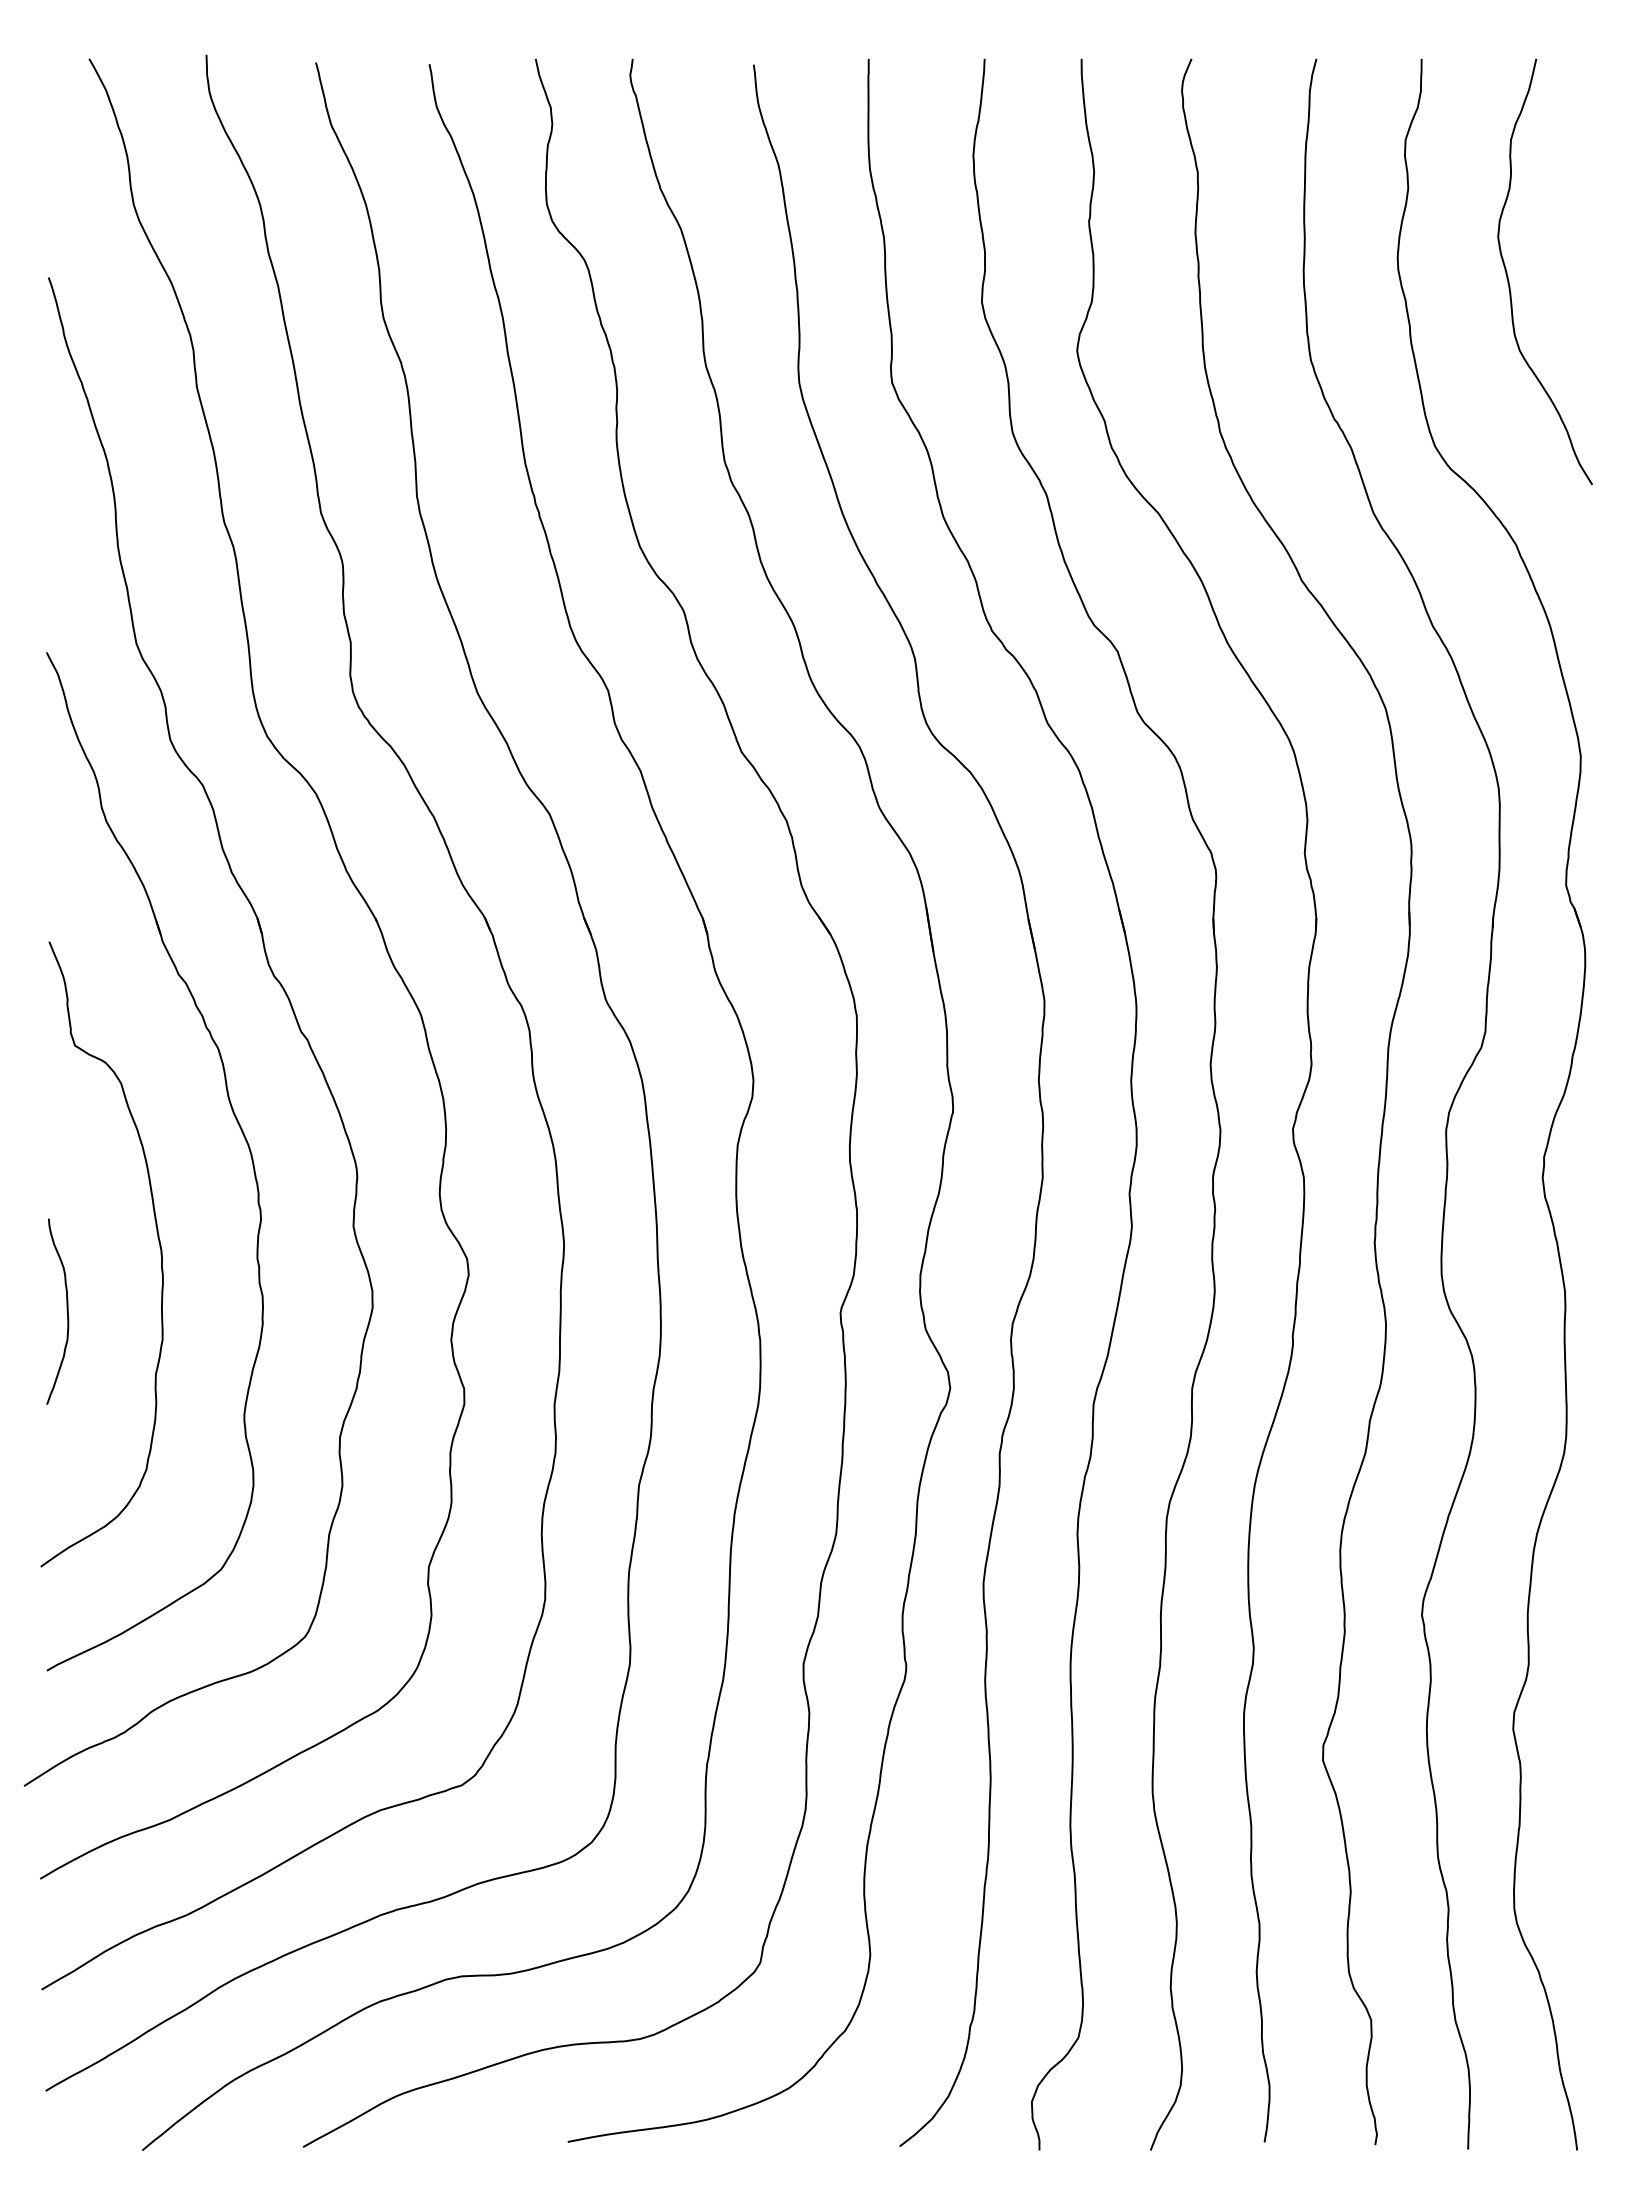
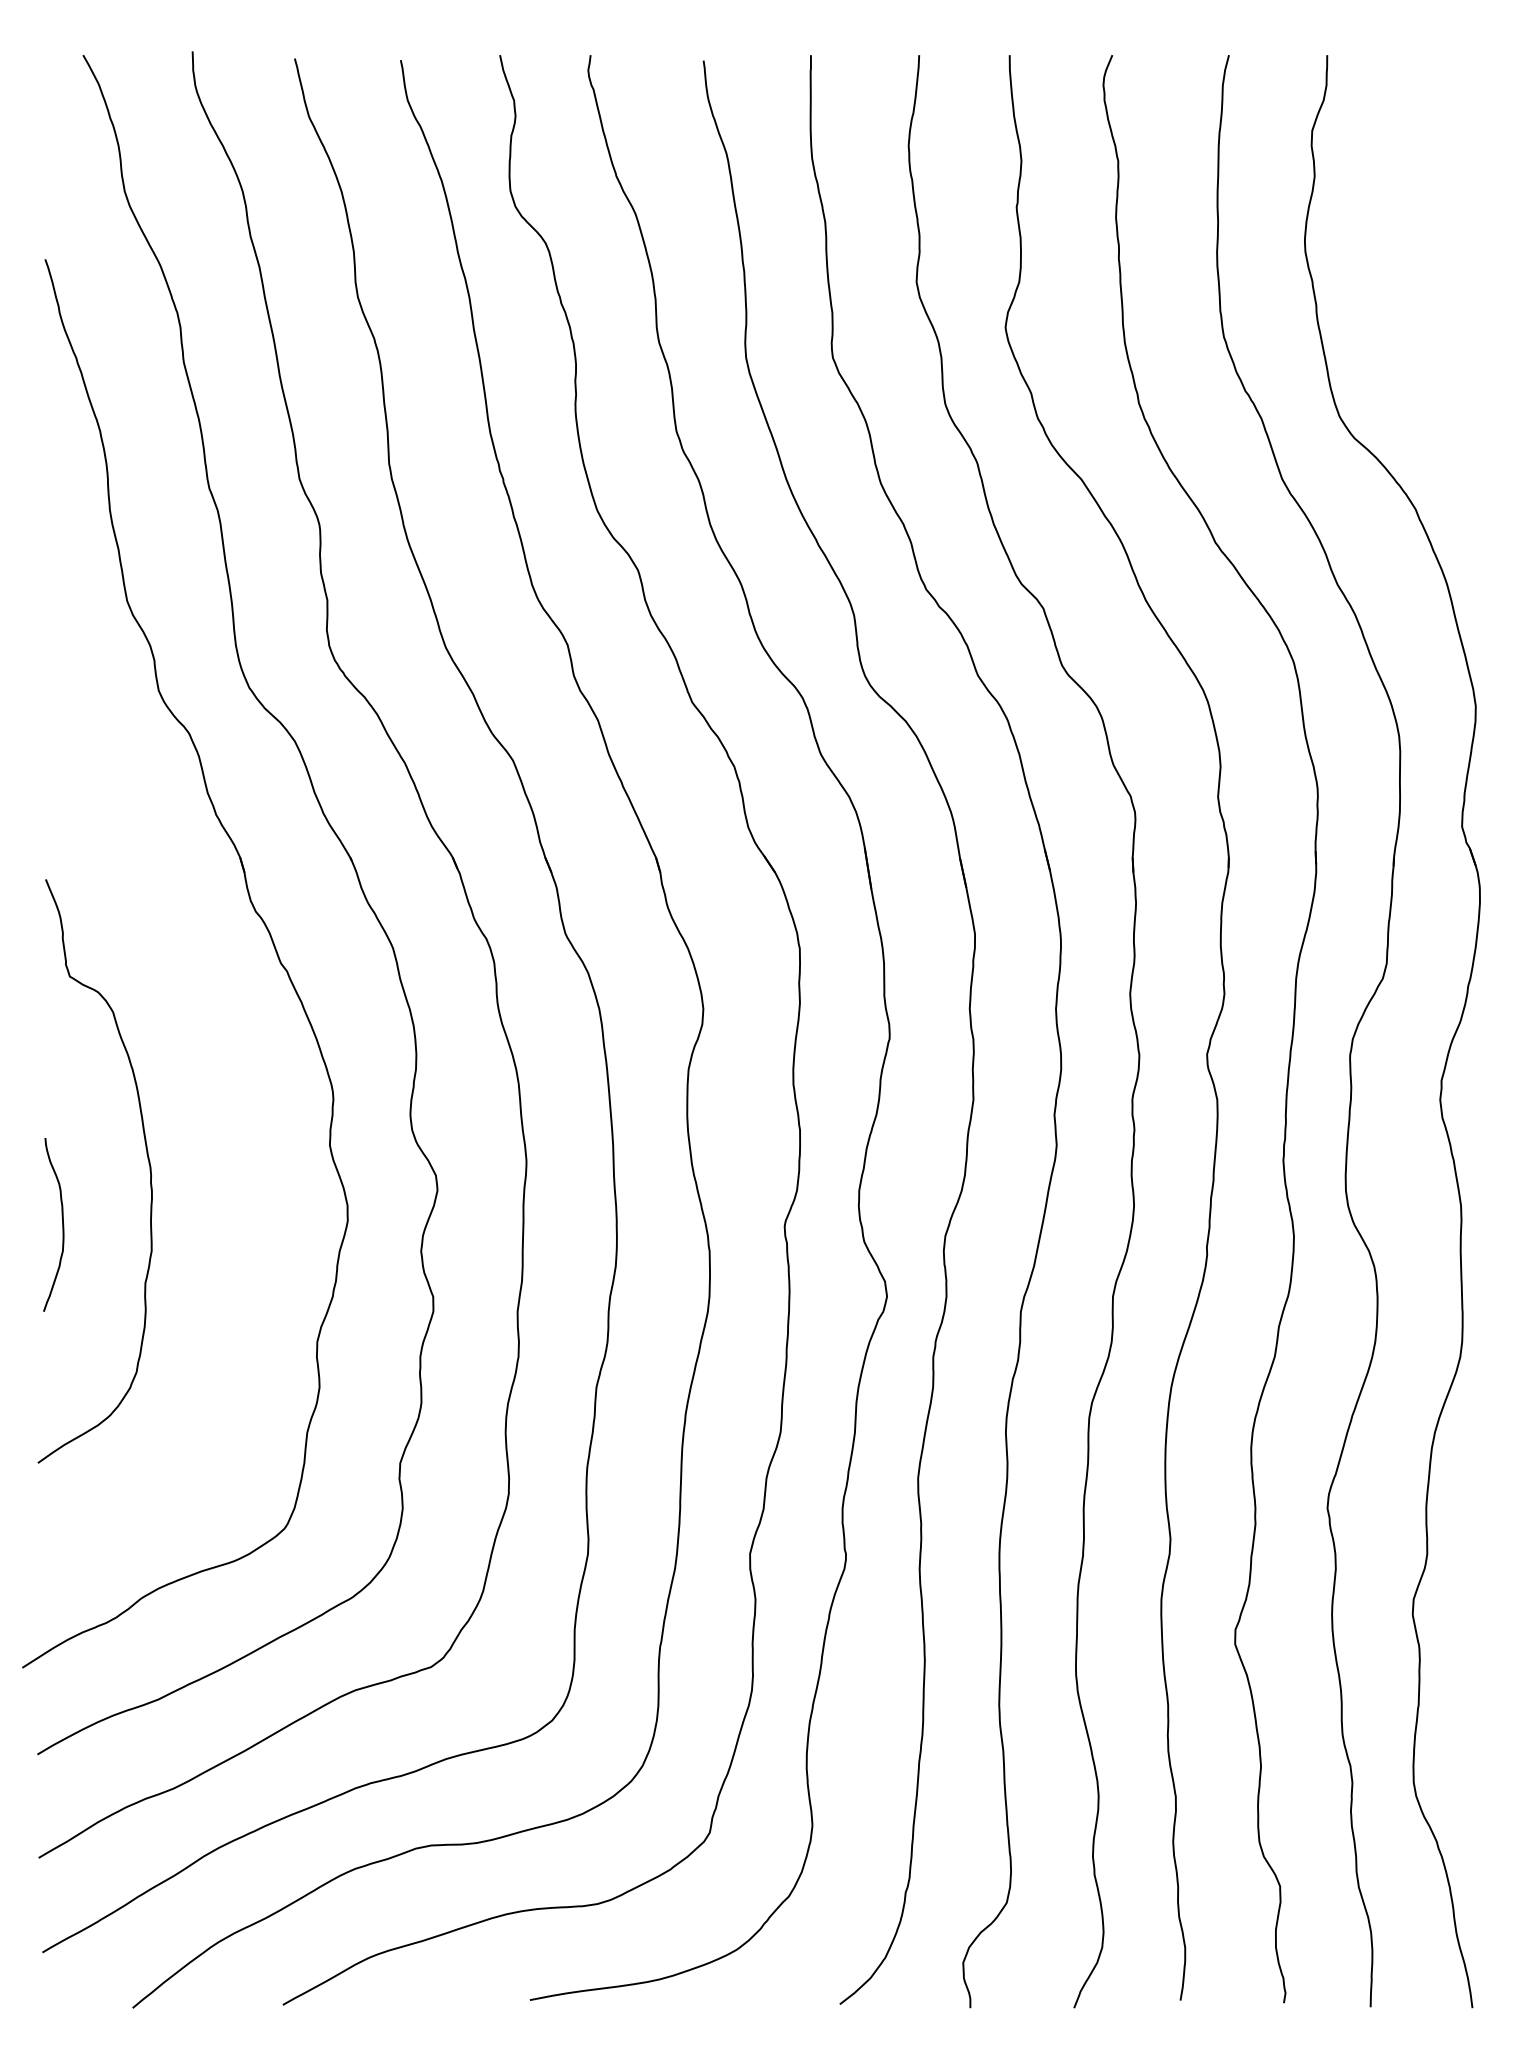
curve: (1508, 276) -> (1408, 258), removed
part: (236, 1121) -> (220, 1047), removed

